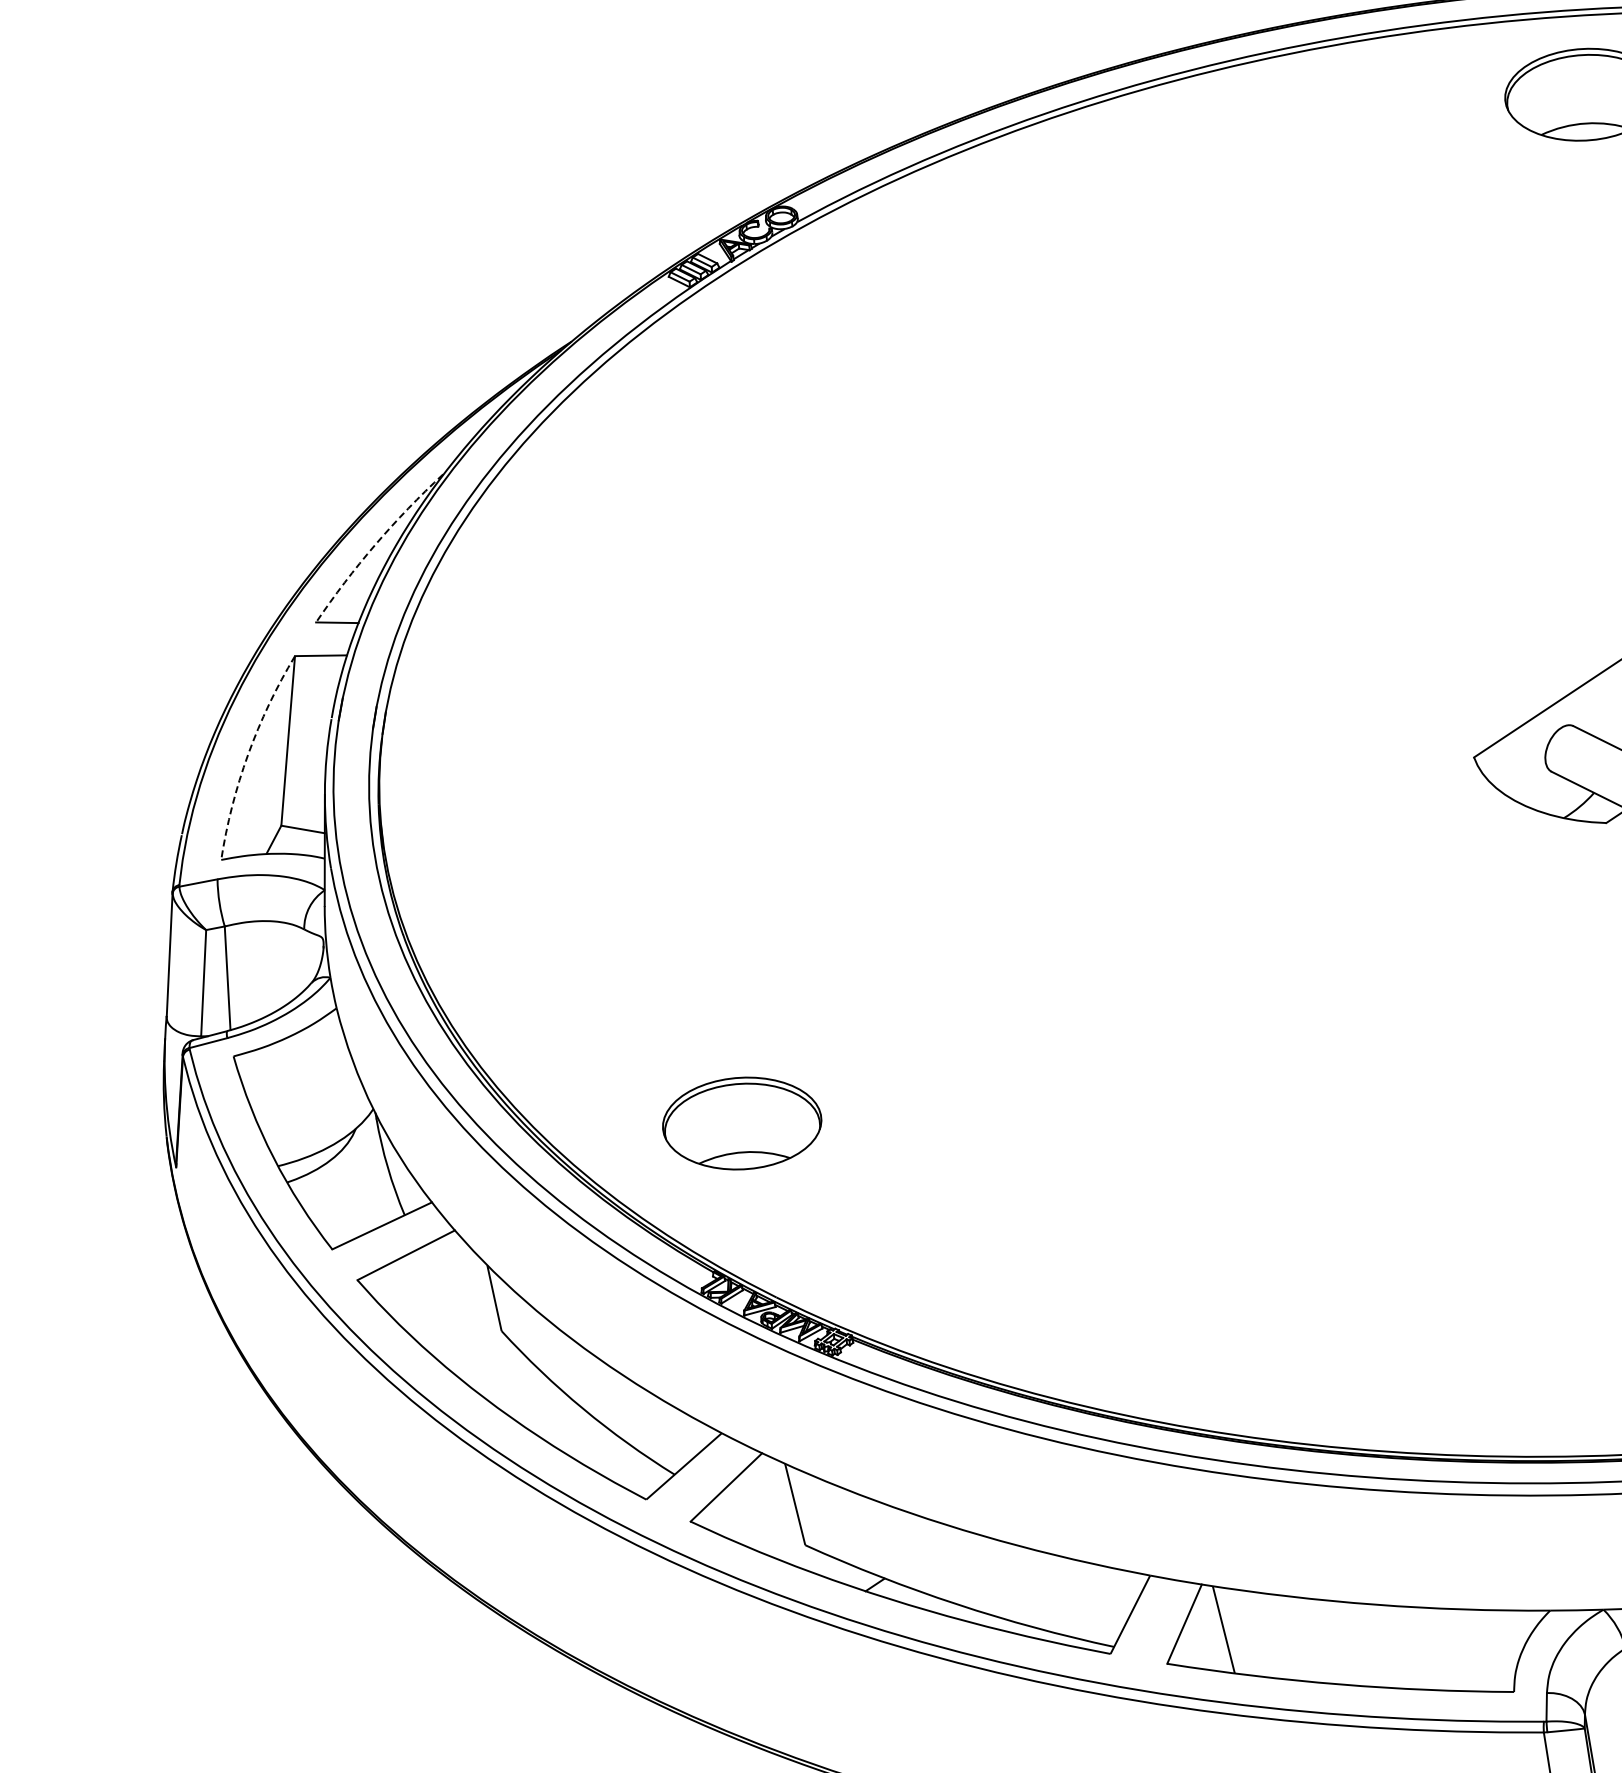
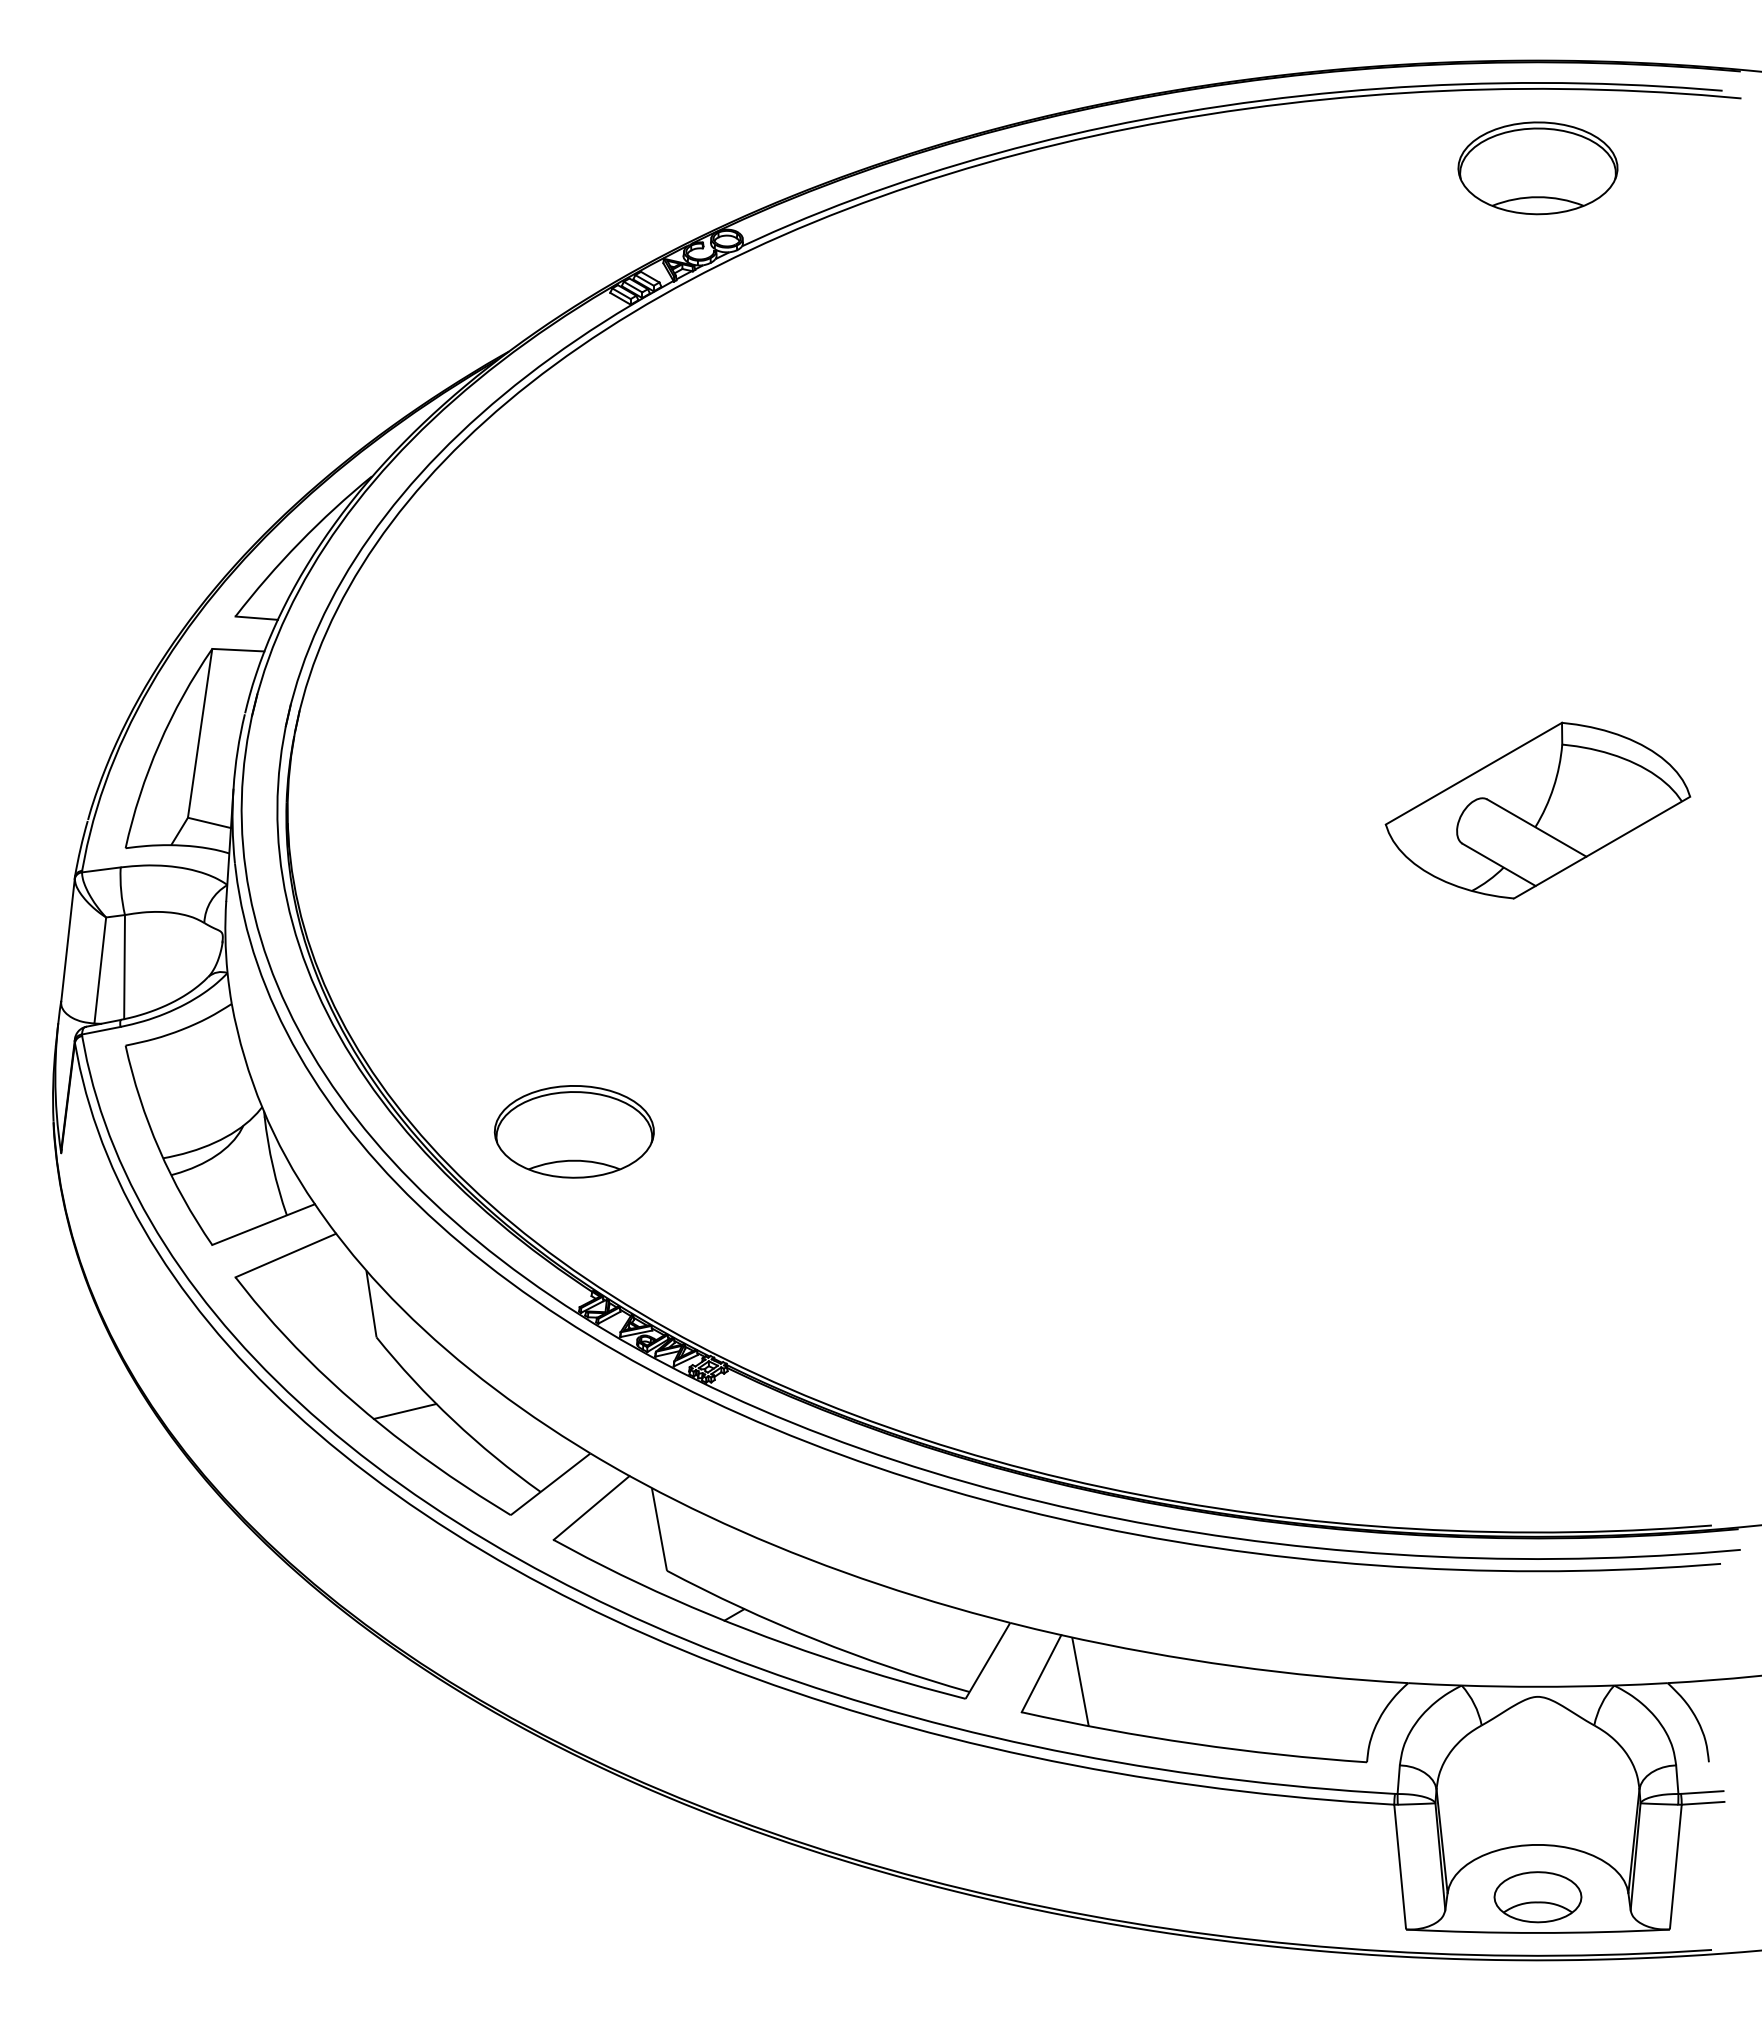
arc: (375, 544) -> (299, 542), dashed -> solid
arc: (248, 754) -> (159, 744), dashed -> solid
part: (741, 1123) -> (573, 1131), moved
line: (534, 1403) -> (404, 1411), added

